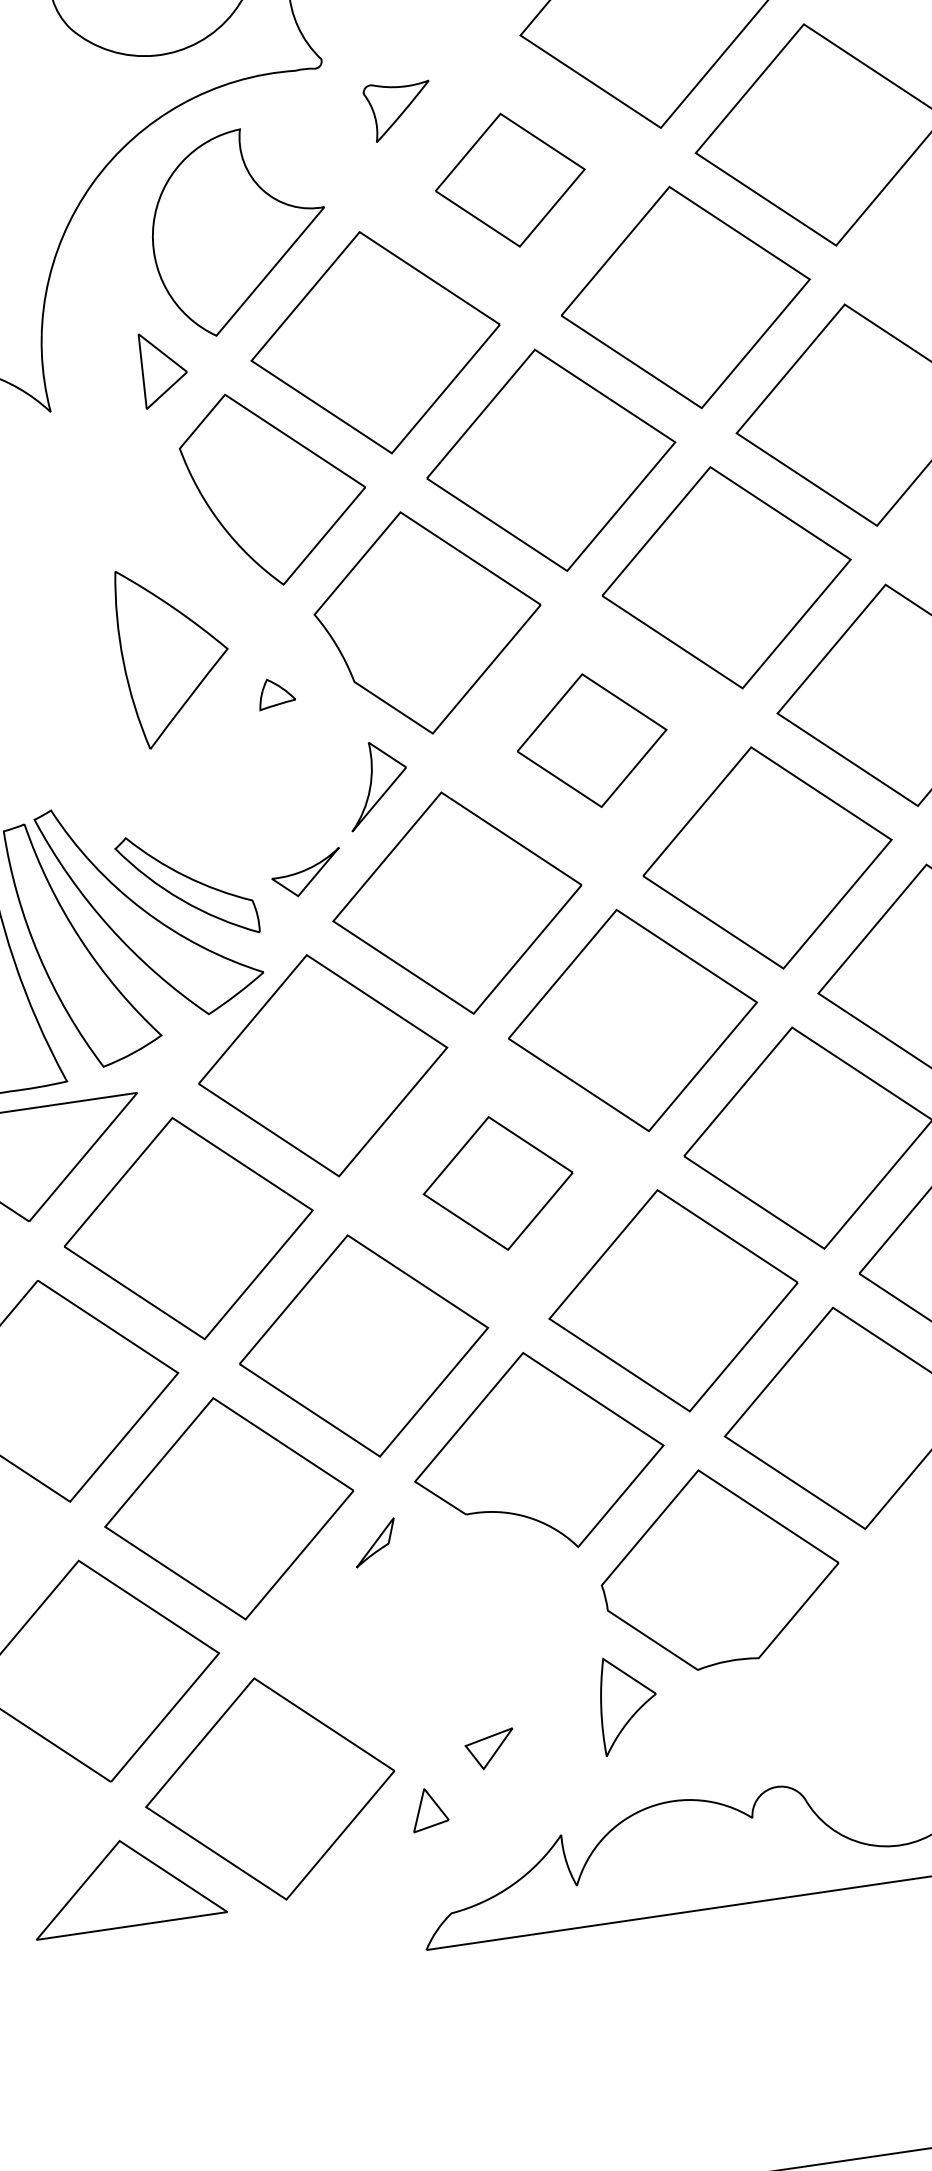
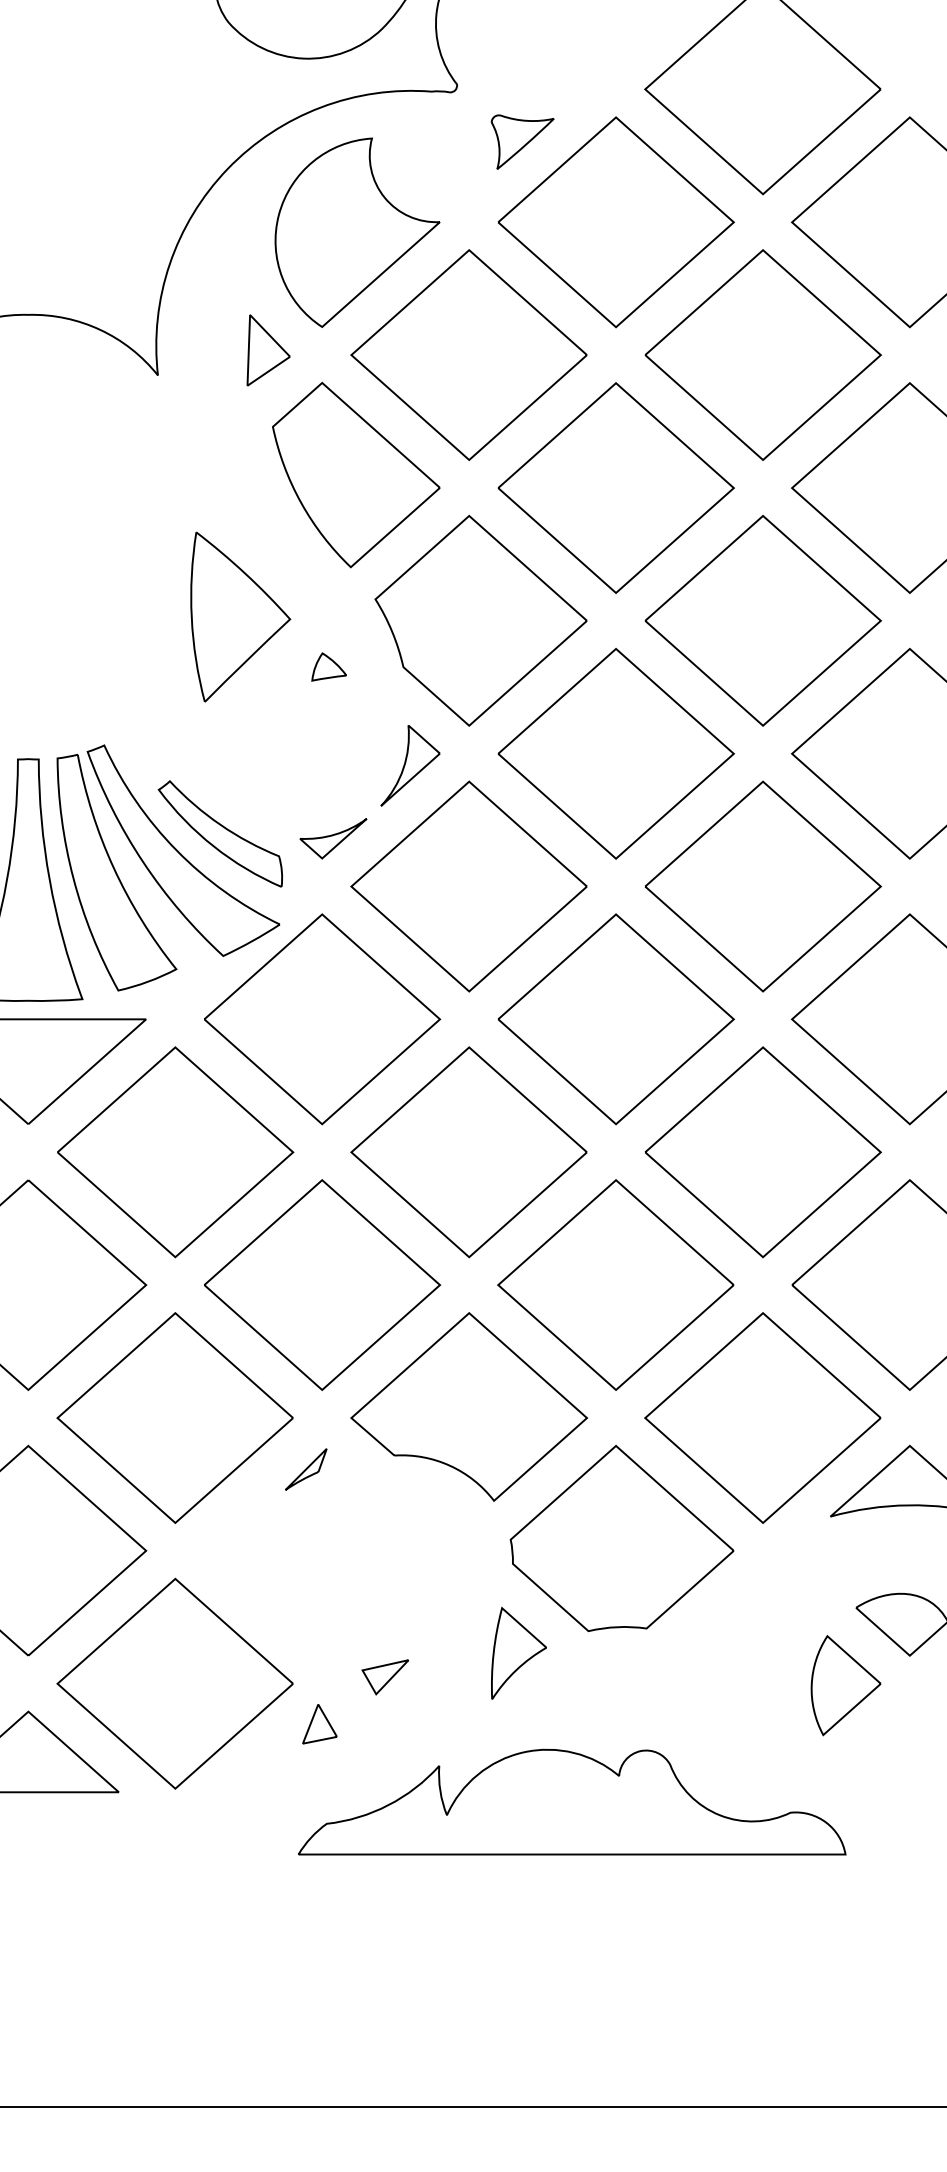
part: (509, 180) -> (615, 222), size x1.67
part: (591, 740) -> (615, 753), size x1.67
part: (497, 1183) -> (468, 1152), size x1.67

